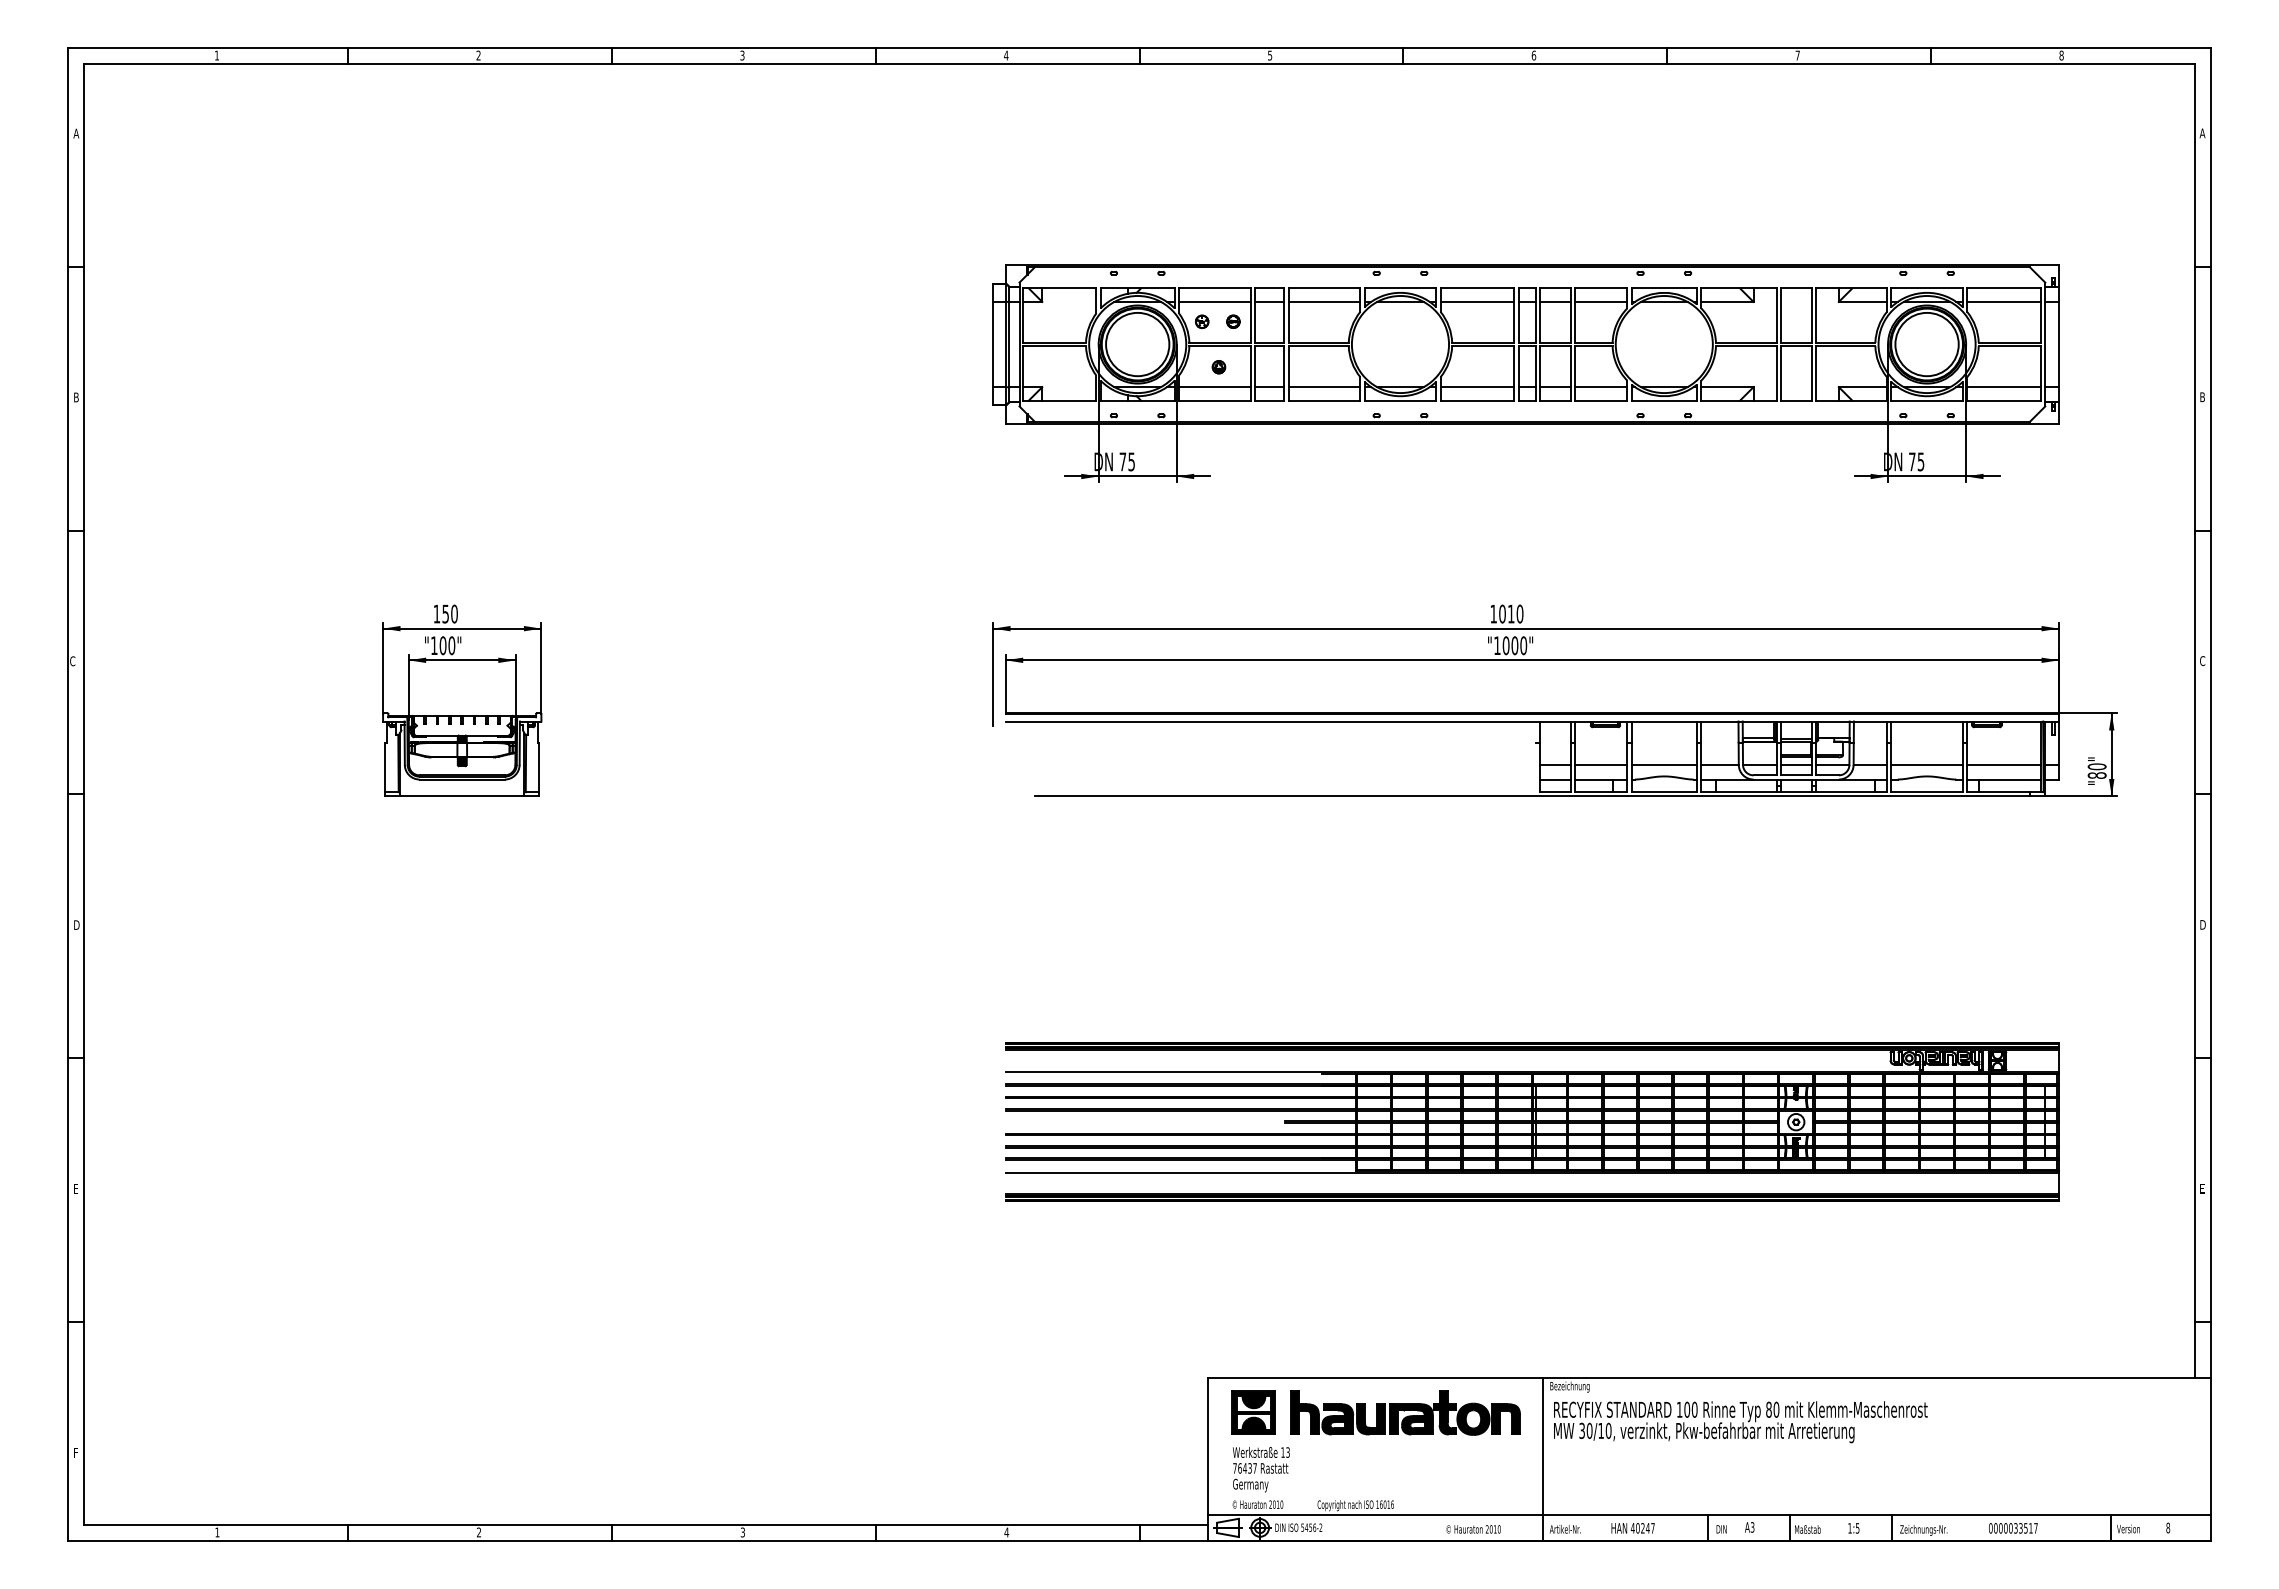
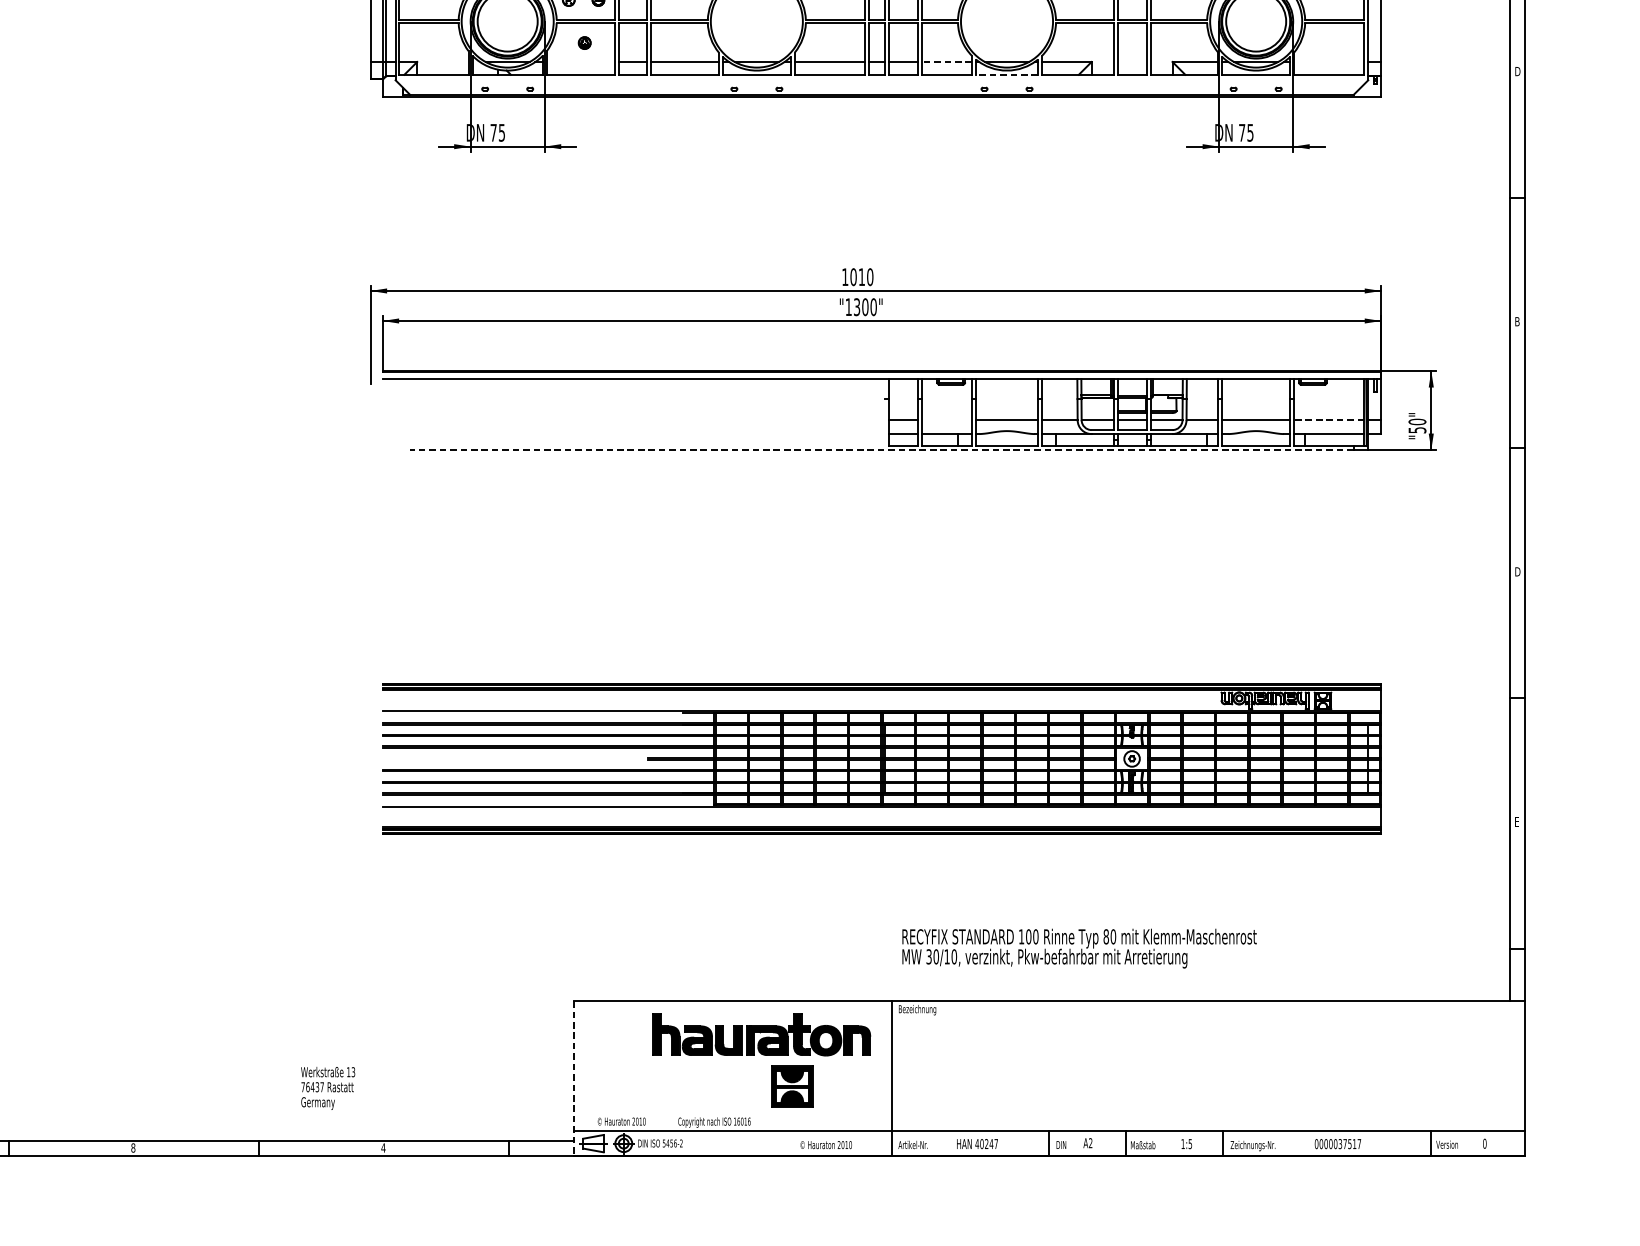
line: (1214, 387) -> (580, 62), removed
line: (1600, 387) -> (946, 62), solid -> dashed
line: (2004, 387) -> (1329, 62), removed
text: (2203, 396) -> (1518, 70), B -> D
line: (1664, 400) -> (1007, 74), solid -> dashed
text: (1505, 645) -> (856, 306), "1000" -> "1300"
text: (2202, 661) -> (1517, 322), C -> B
line: (1601, 764) -> (947, 419), removed
line: (2004, 764) -> (1329, 419), solid -> dashed
text: (2096, 775) -> (1416, 430), "80" -> "50"
line: (1532, 796) -> (882, 450), solid -> dashed
part: (1253, 1412) -> (791, 1086), moved
text: (1740, 1422) -> (1079, 948), moved
line: (1208, 1459) -> (574, 1078), solid -> dashed
text: (1261, 1469) -> (328, 1088), moved
text: (1752, 1527) -> (1090, 1143), A3 -> A2
text: (2168, 1527) -> (1485, 1143), 8 -> 0
text: (2020, 1528) -> (1344, 1144), 0000033517 -> 0000037517
text: (742, 1532) -> (132, 1148), 3 -> 8

